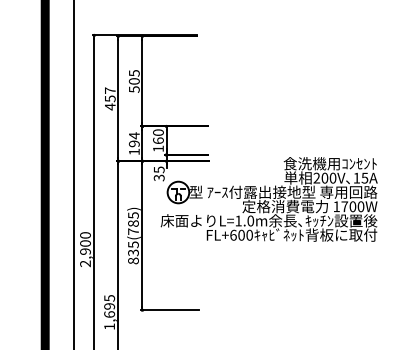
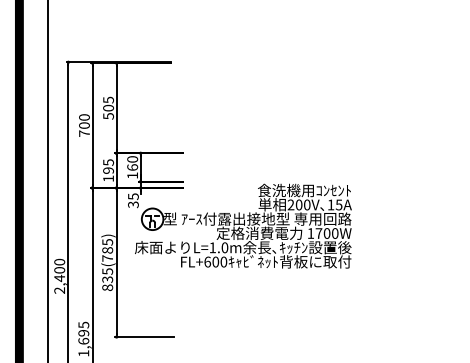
text: (110, 98) -> (84, 125), 457 -> 700
text: (134, 135) -> (108, 162), 194 -> 195
text: (85, 251) -> (59, 278), 2,900 -> 2,400

